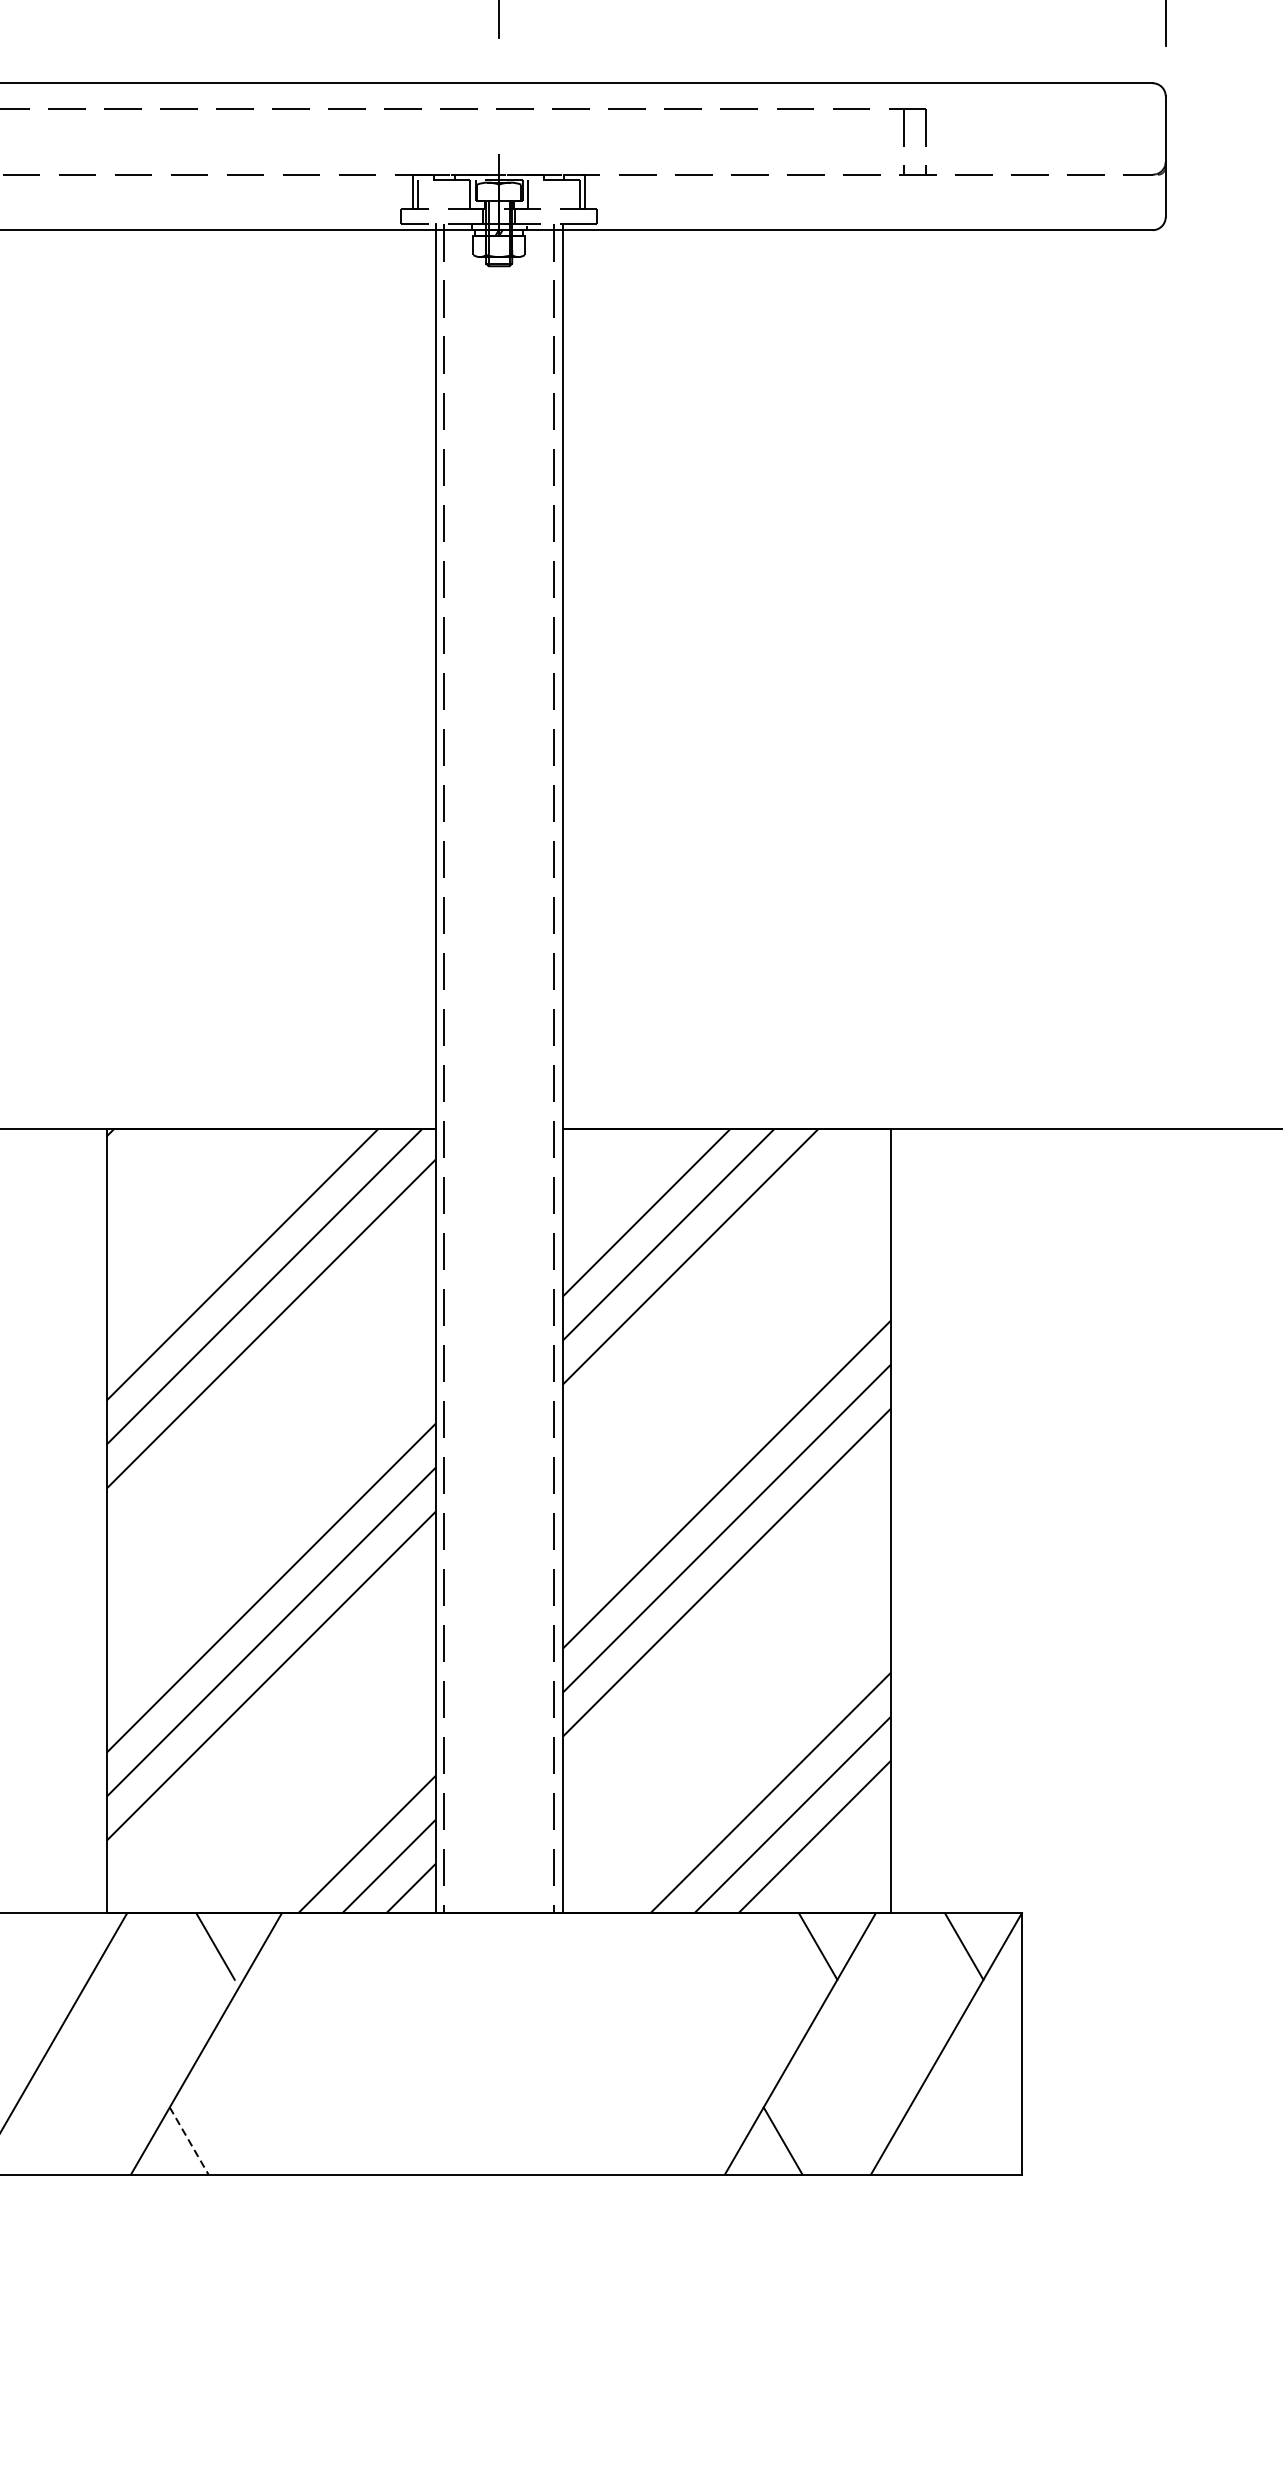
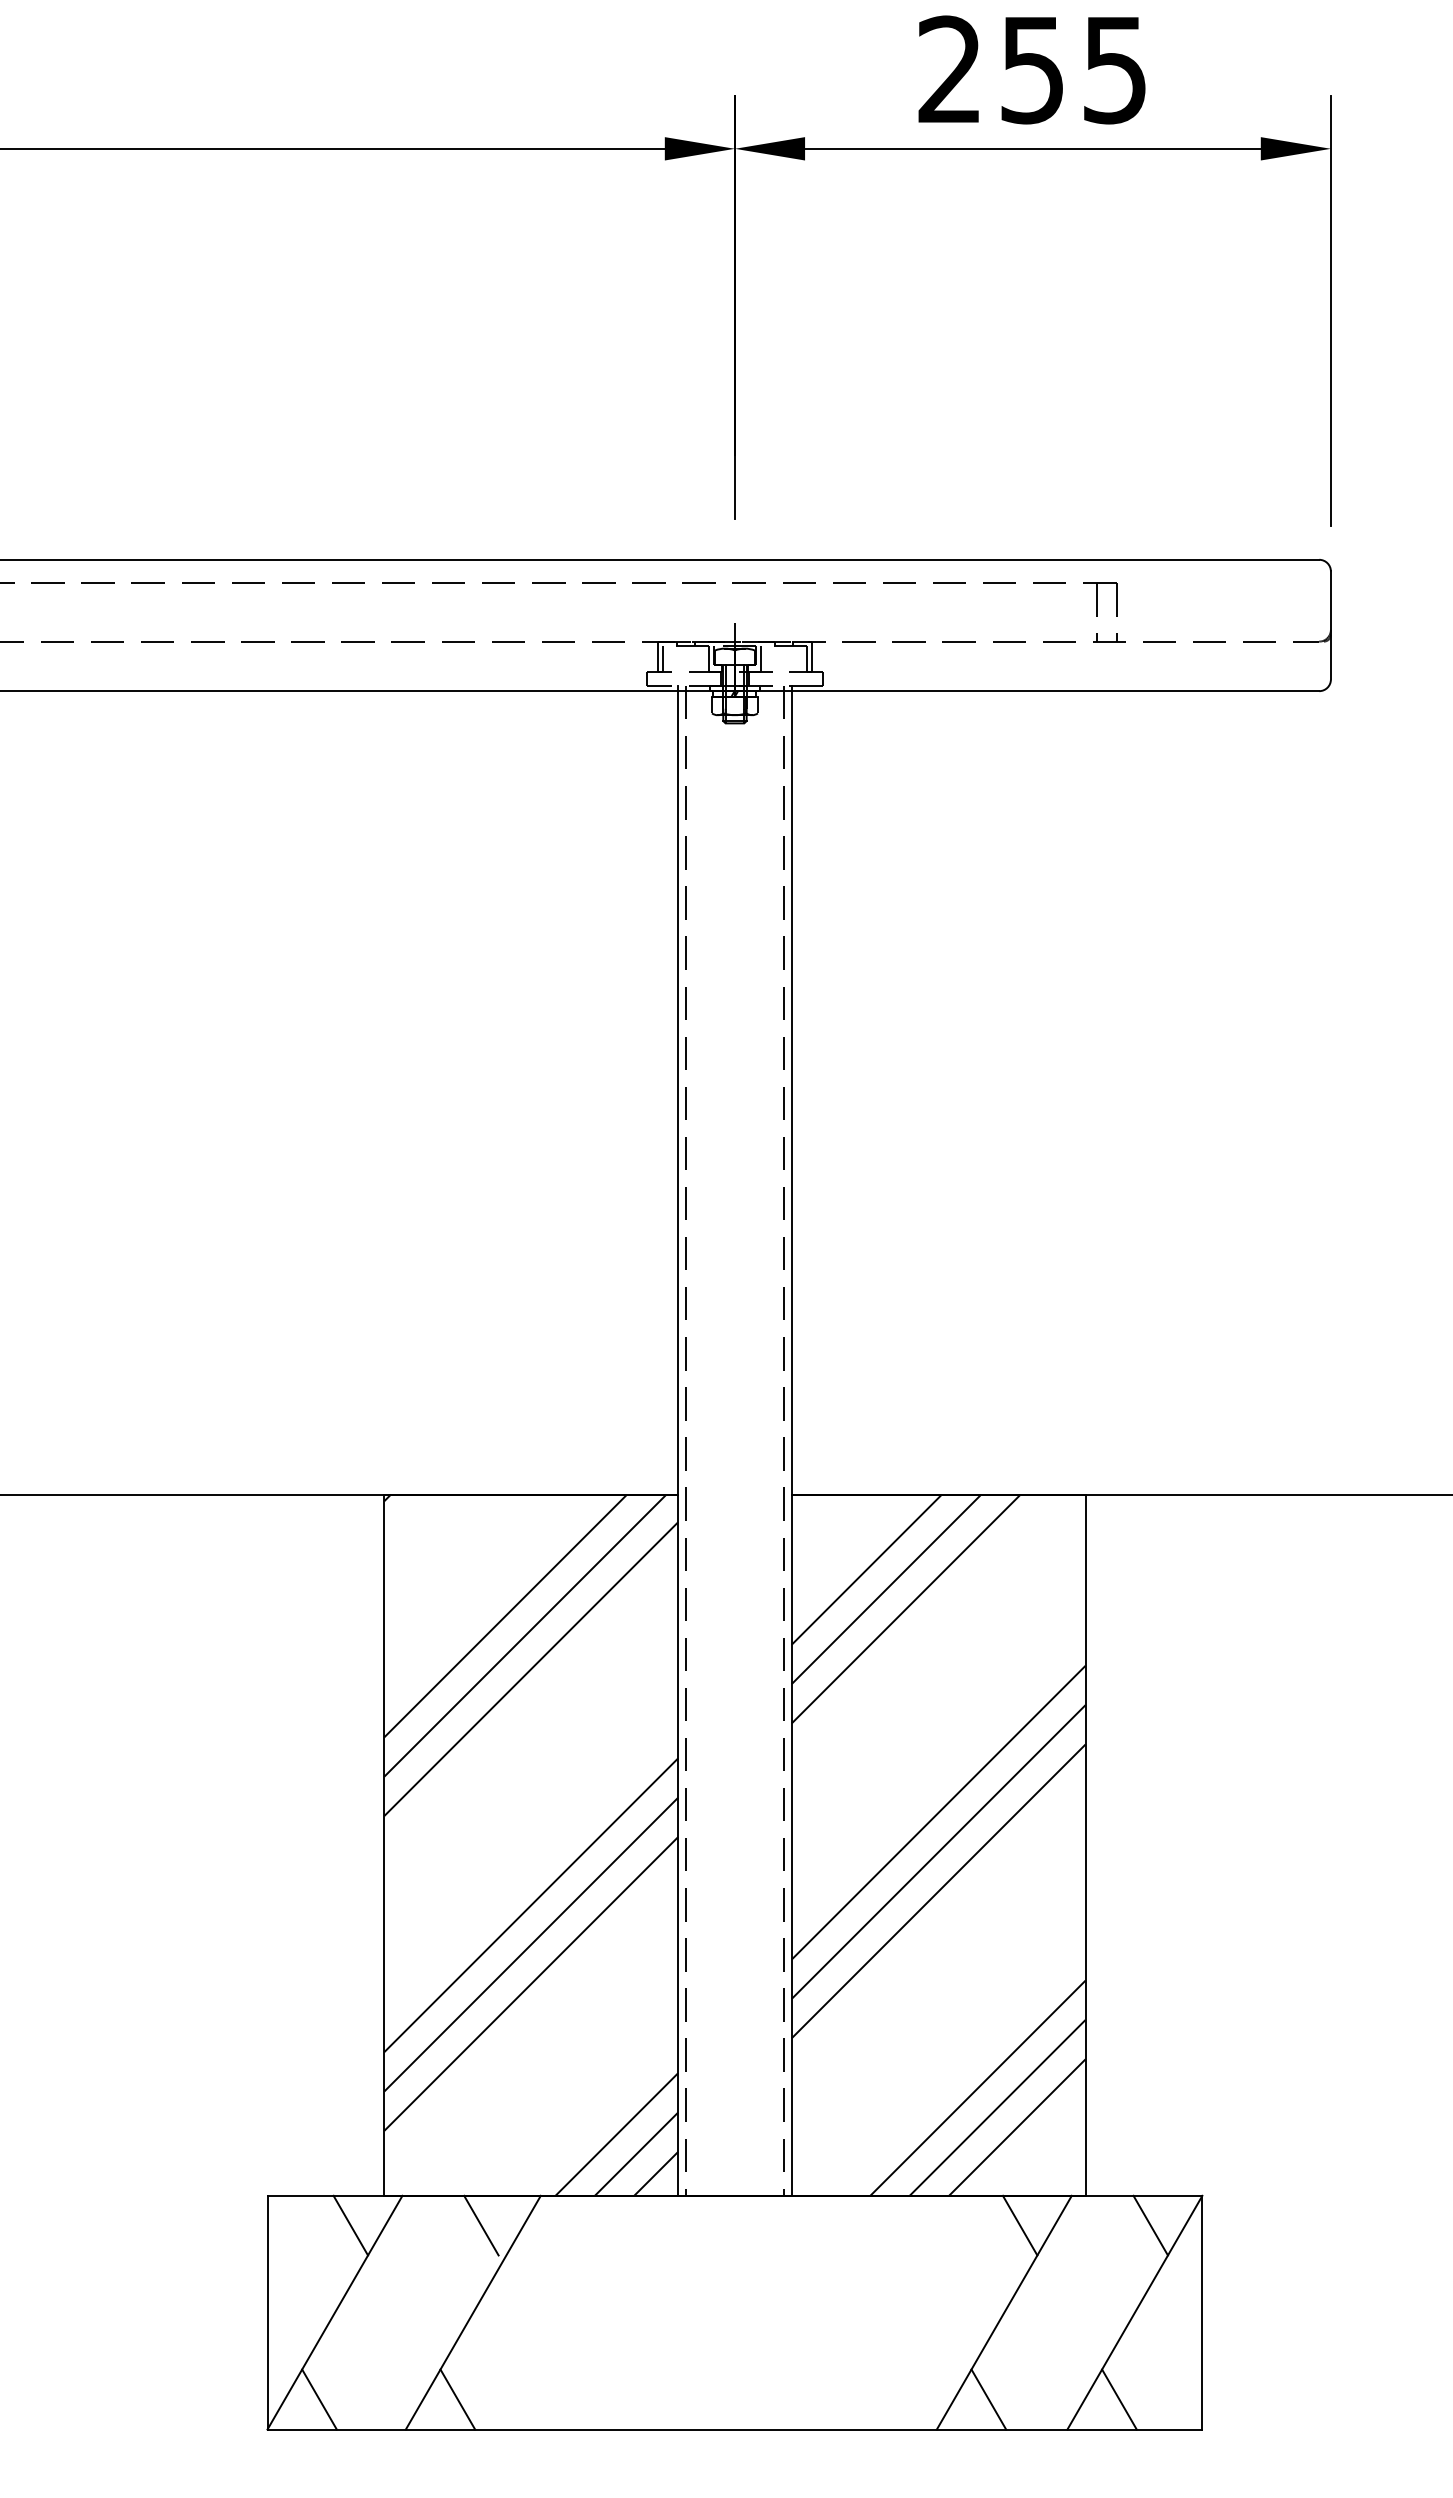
line: (69, 1946) -> (350, 2225), added
line: (34, 2140) -> (319, 2399), added
line: (188, 2140) -> (457, 2399), dashed -> solid
line: (929, 2140) -> (1119, 2399), added

